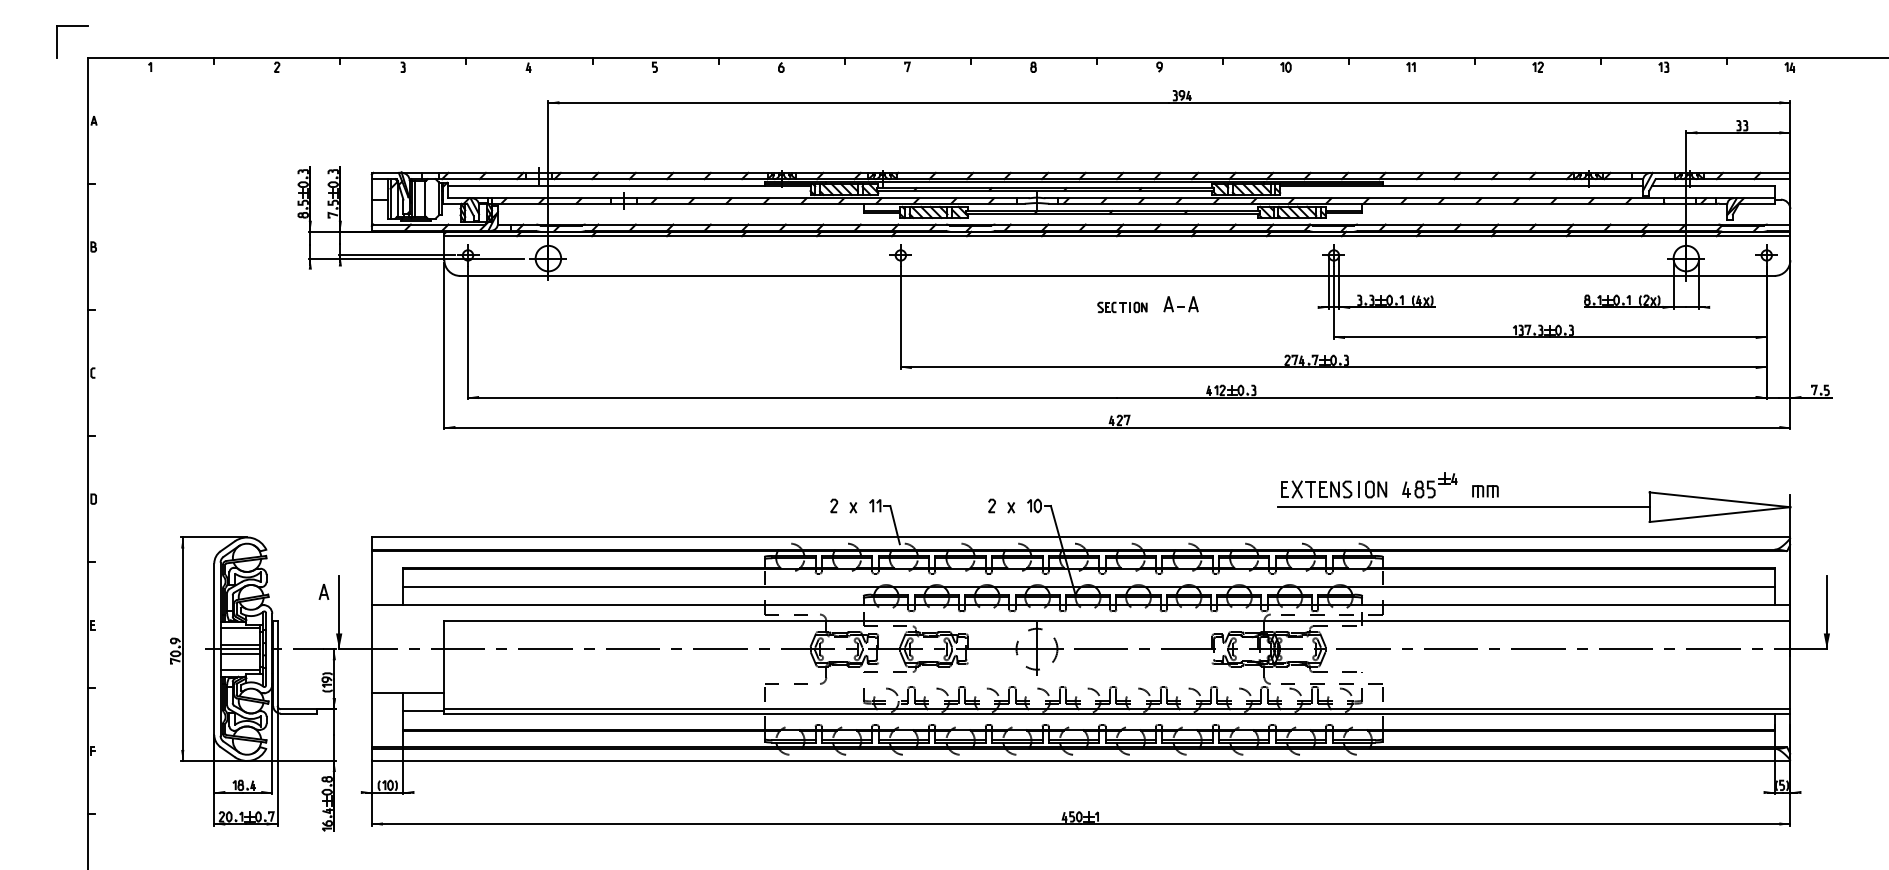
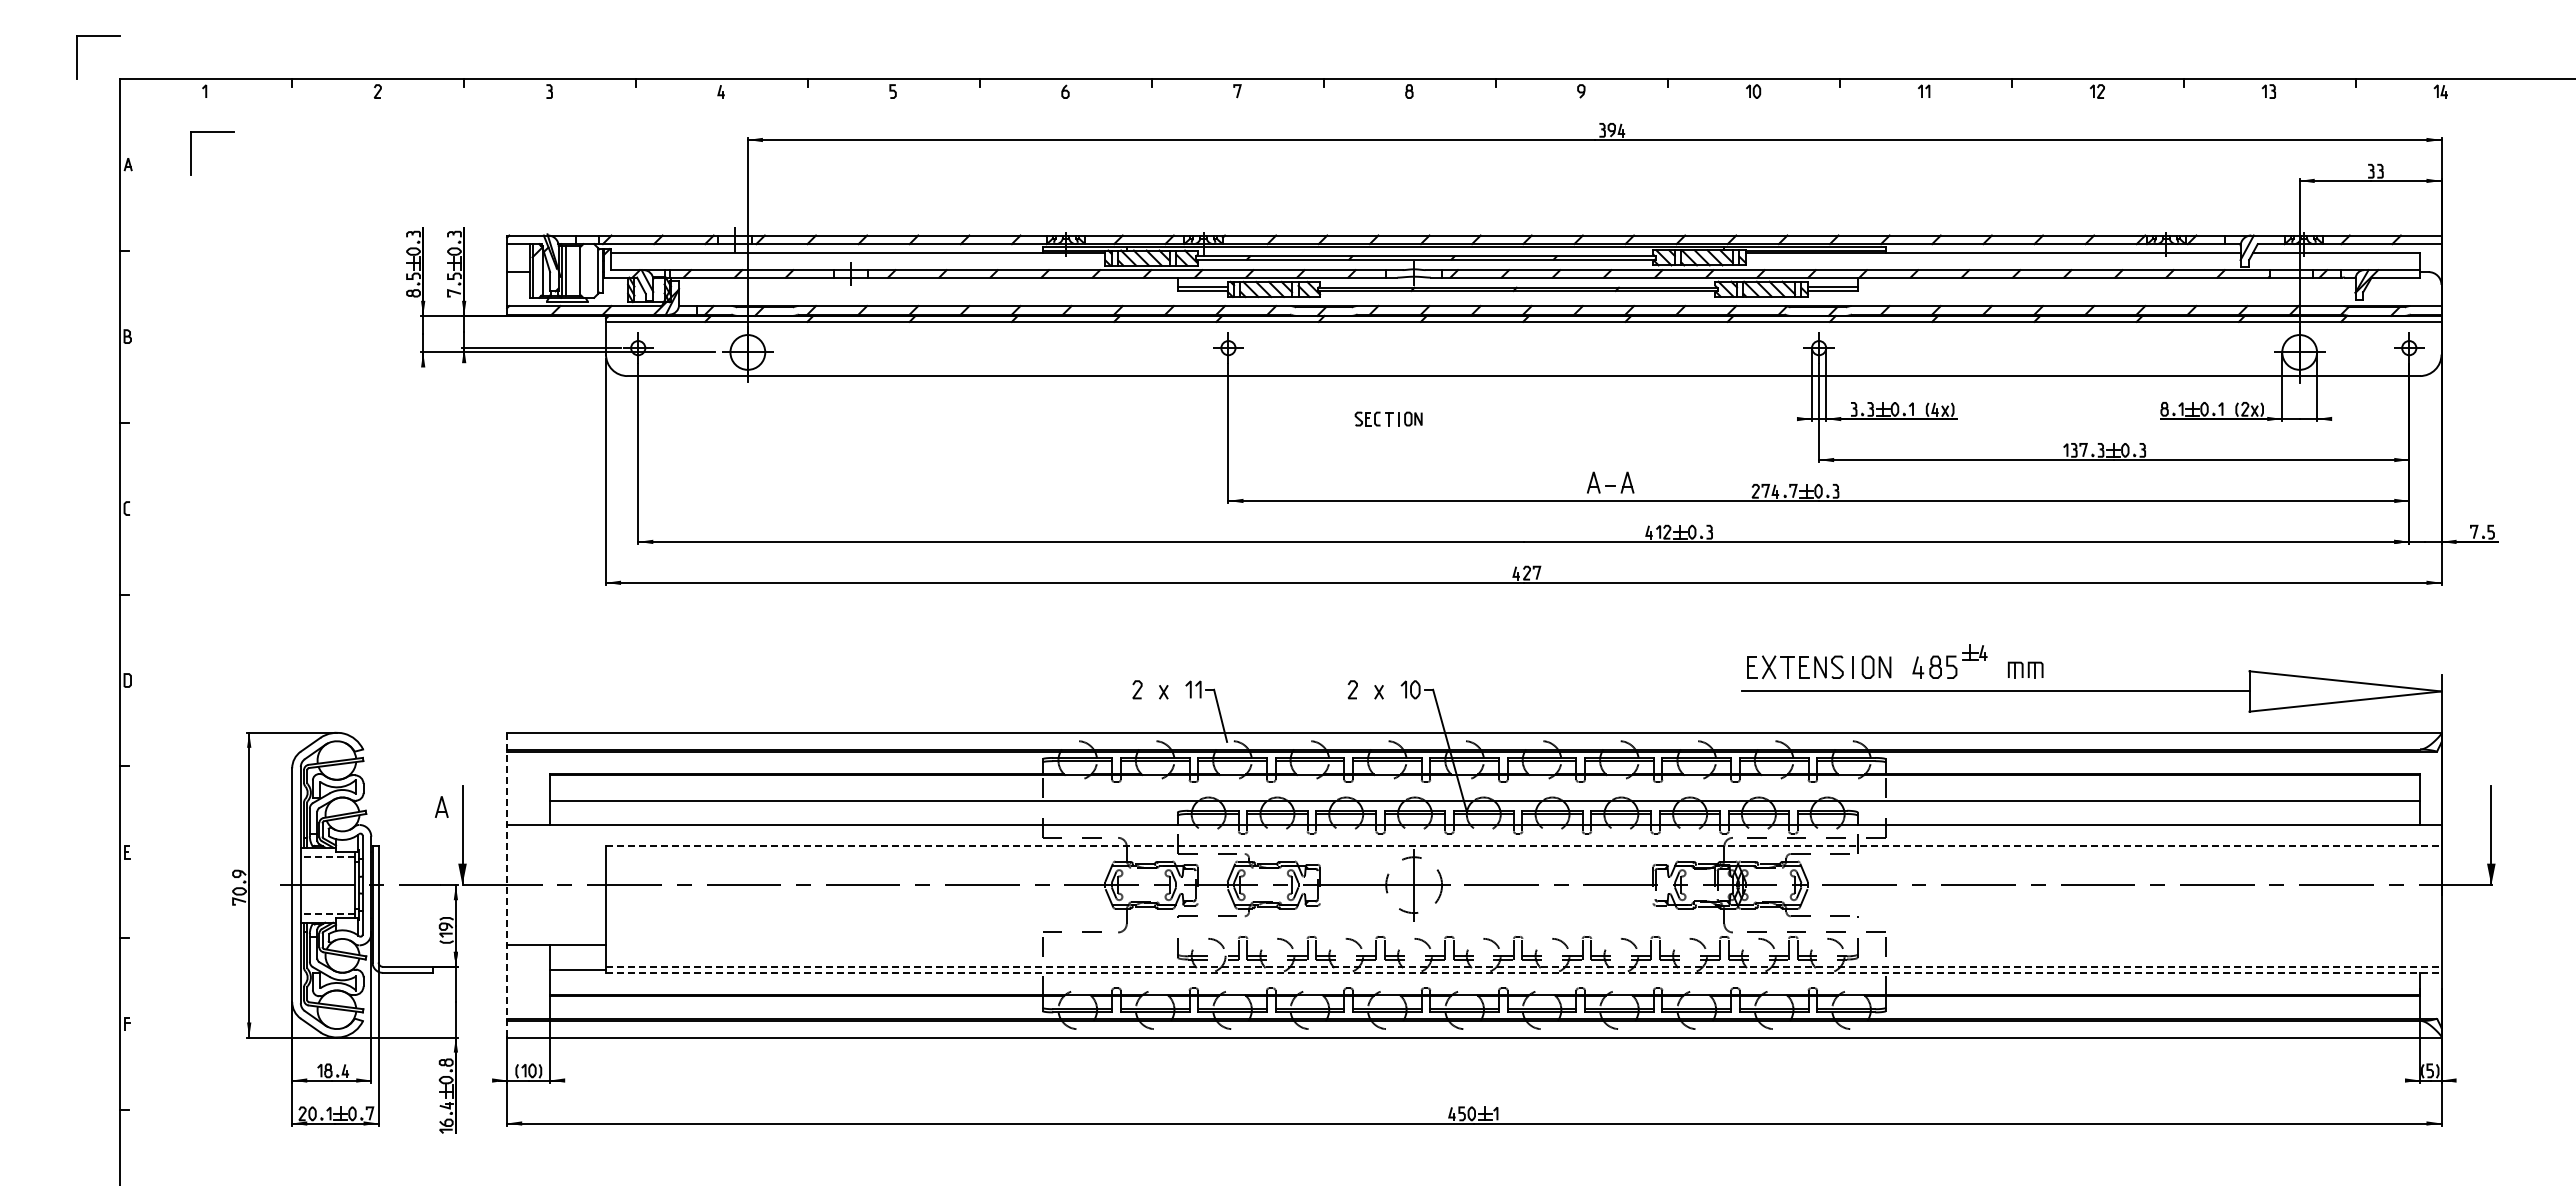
part: (155, 97) -> (212, 132), added
part: (1180, 304) -> (1610, 482), moved
part: (1122, 307) -> (1388, 418), moved
line: (1117, 620) -> (1523, 846), solid -> dashed
line: (240, 628) -> (327, 856), solid -> dashed
line: (240, 644) -> (327, 878), removed
line: (372, 649) -> (507, 885), solid -> dashed
line: (240, 653) -> (327, 891), removed
line: (240, 670) -> (327, 913), solid -> dashed
line: (1117, 708) -> (1523, 966), solid -> dashed
line: (1117, 713) -> (1523, 972), solid -> dashed

